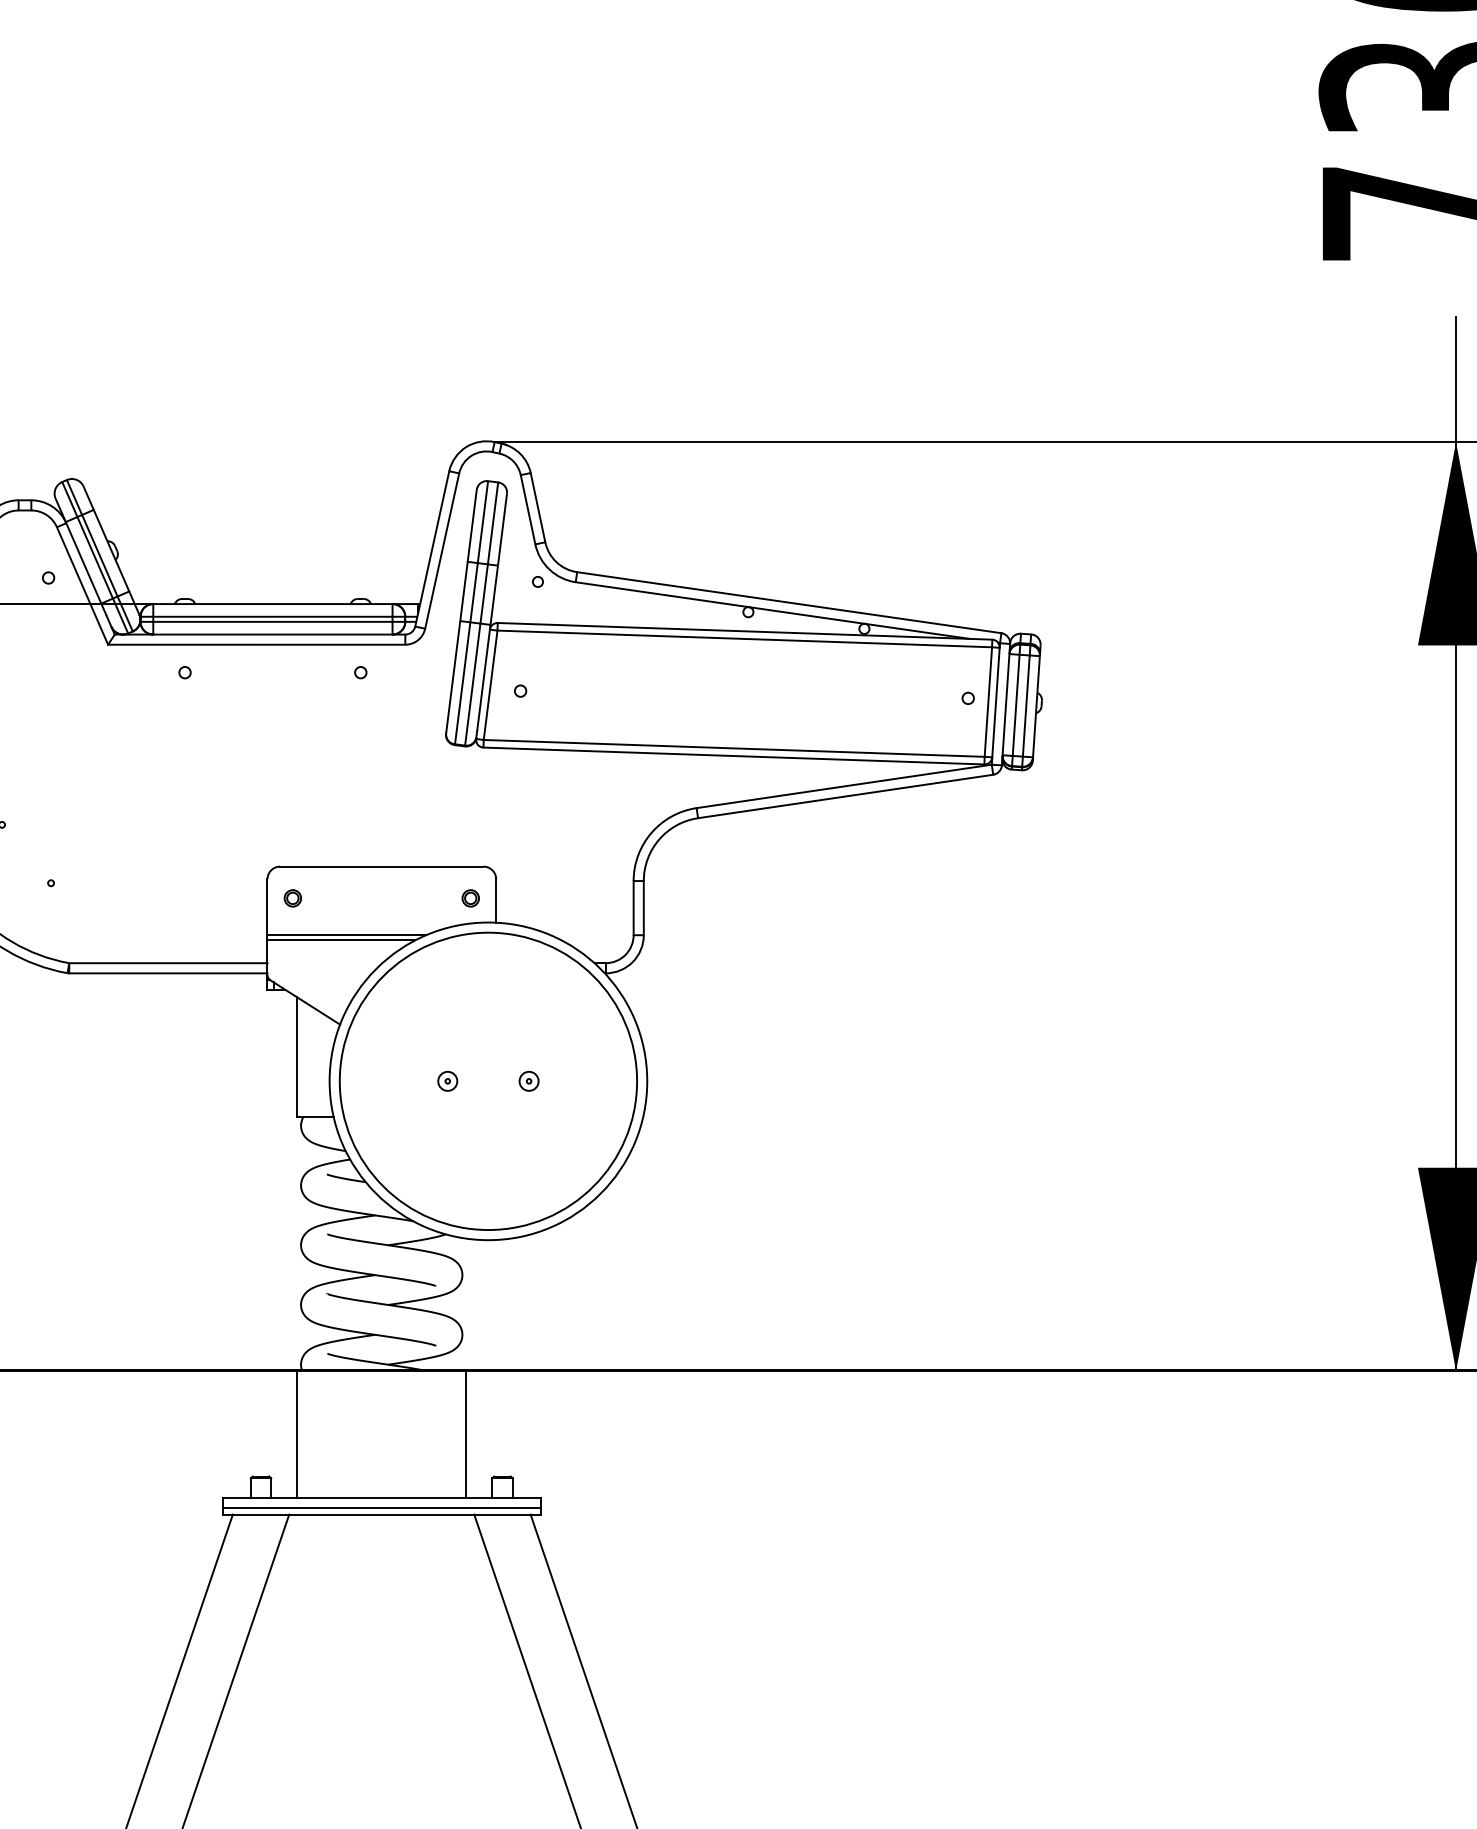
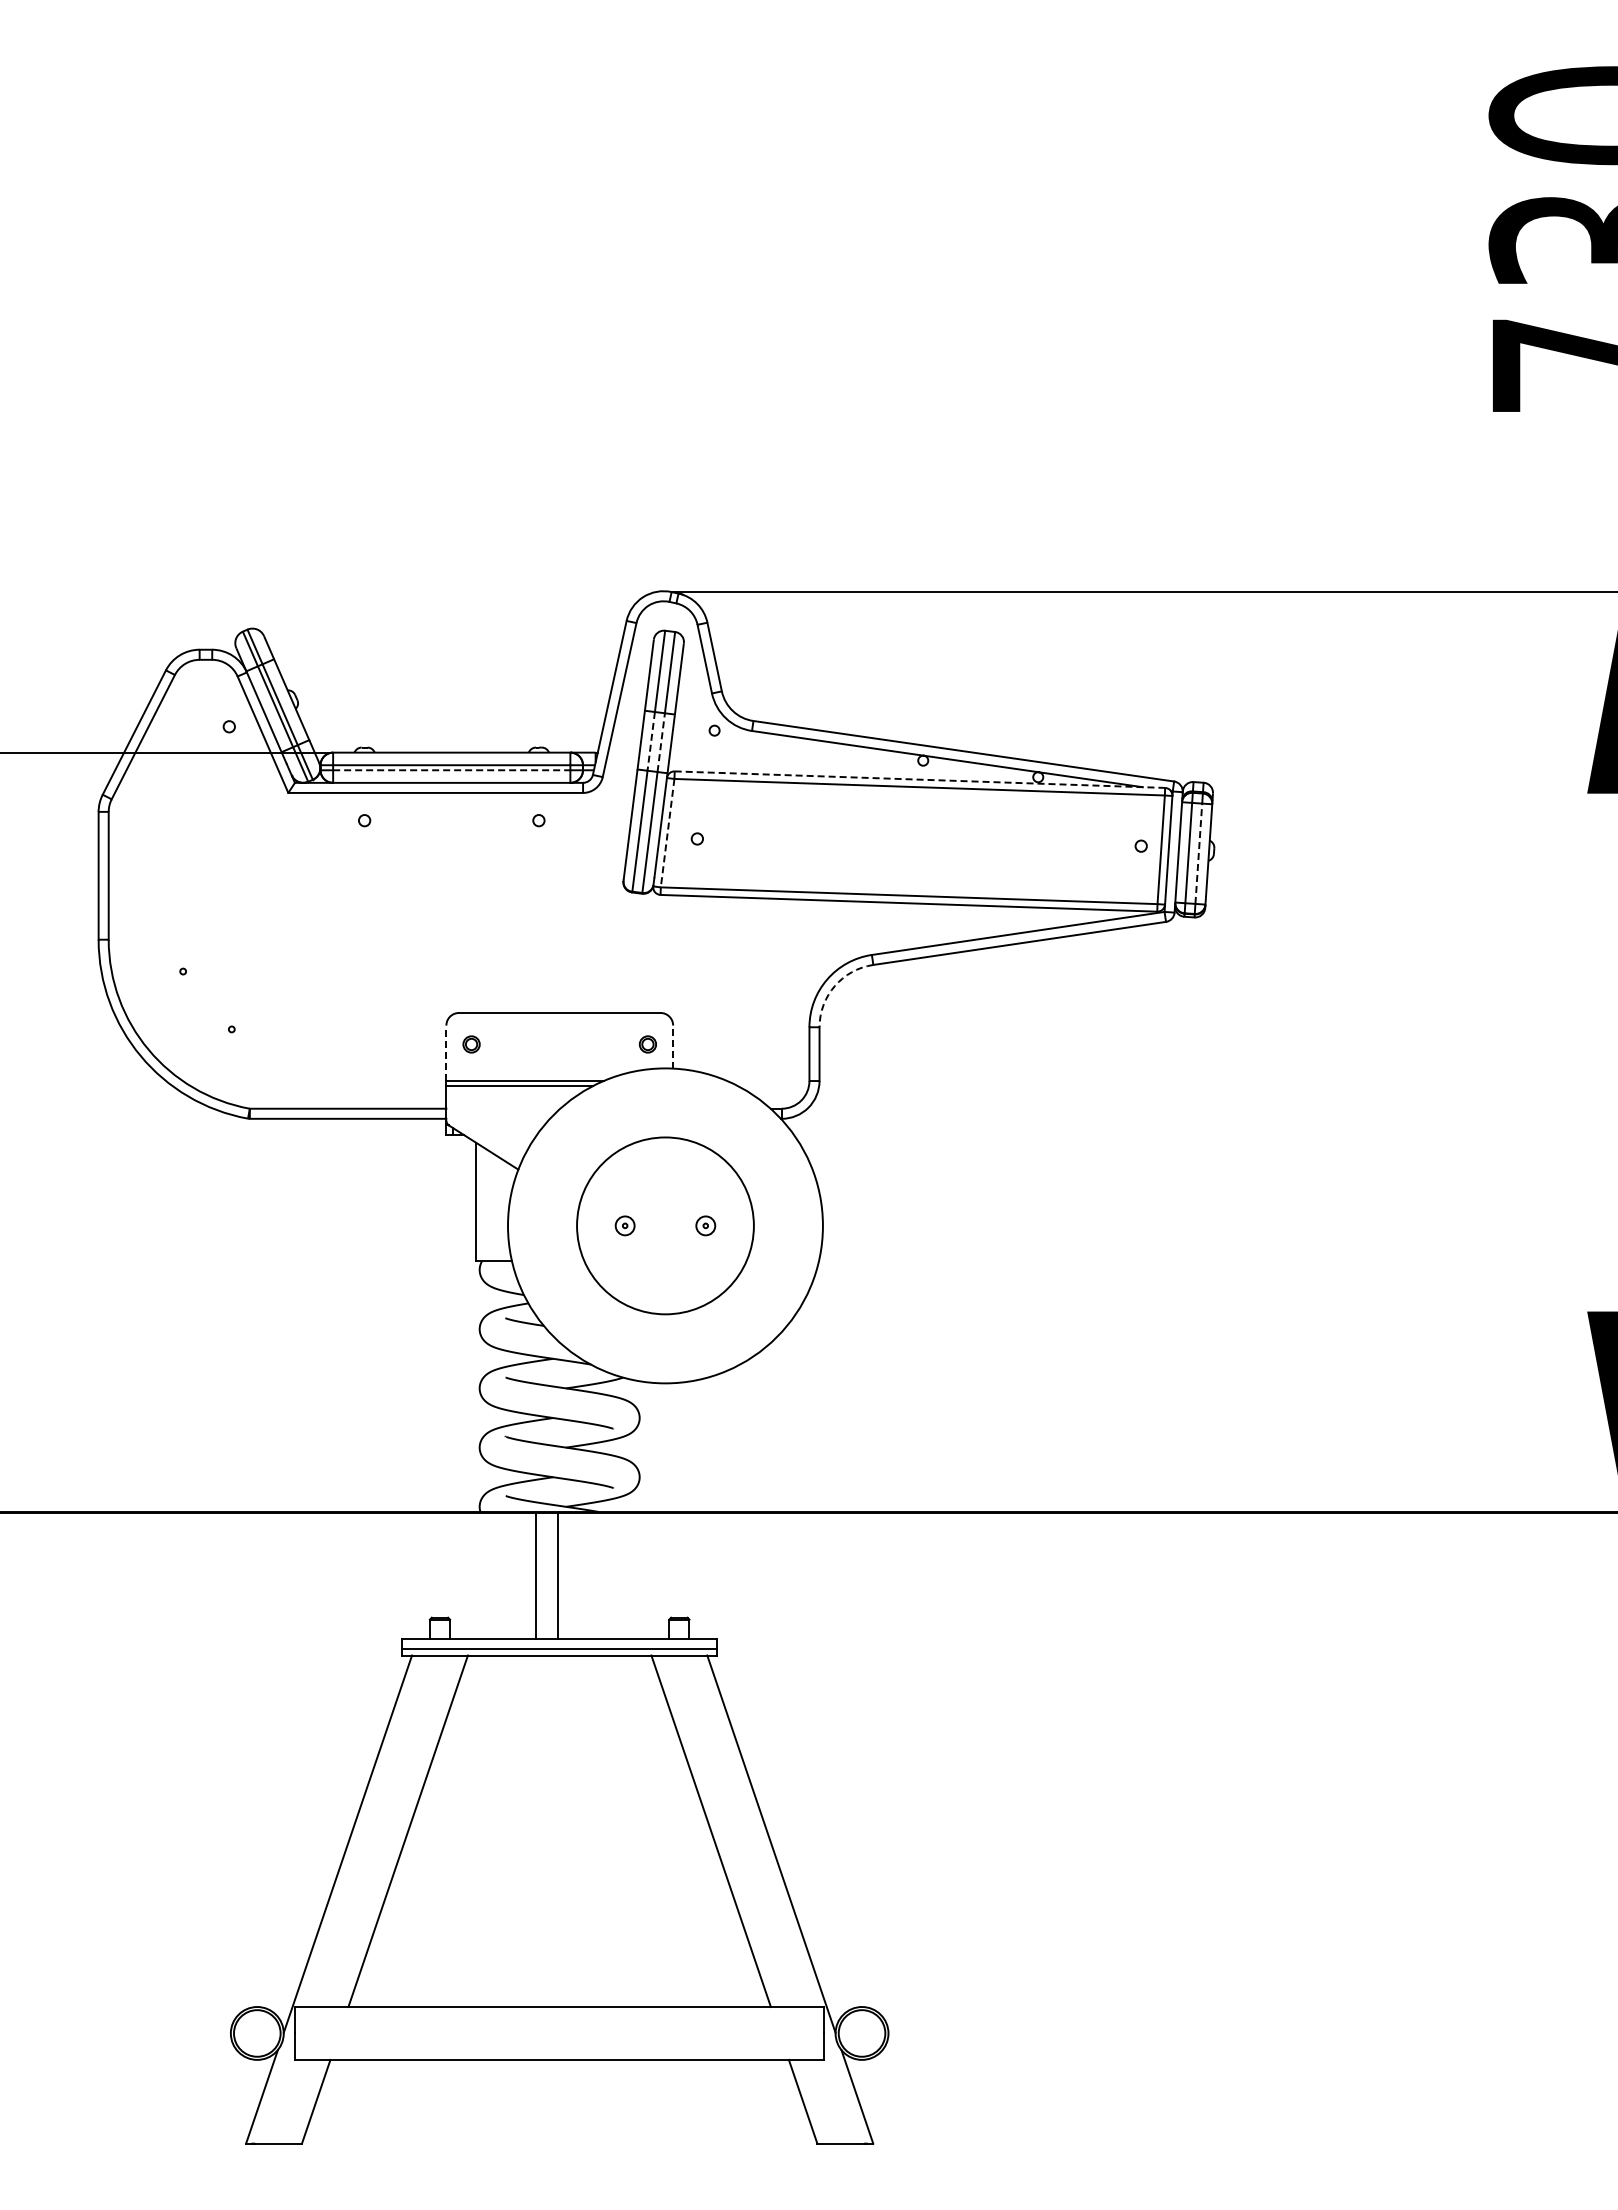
line: (474, 592) -> (651, 741), solid -> dashed
line: (484, 593) -> (661, 742), solid -> dashed
line: (272, 622) -> (451, 770), solid -> dashed
line: (745, 631) -> (920, 779), solid -> dashed
line: (490, 685) -> (667, 833), solid -> dashed
line: (1025, 705) -> (1198, 853), solid -> dashed
arc: (658, 839) -> (834, 986), solid -> dashed
line: (496, 901) -> (673, 1047), solid -> dashed
line: (267, 907) -> (446, 1053), solid -> dashed
circle: (488, 1080) -> (665, 1225), size x0.6
line: (296, 1434) -> (535, 1576), moved
line: (466, 1434) -> (558, 1576), moved

